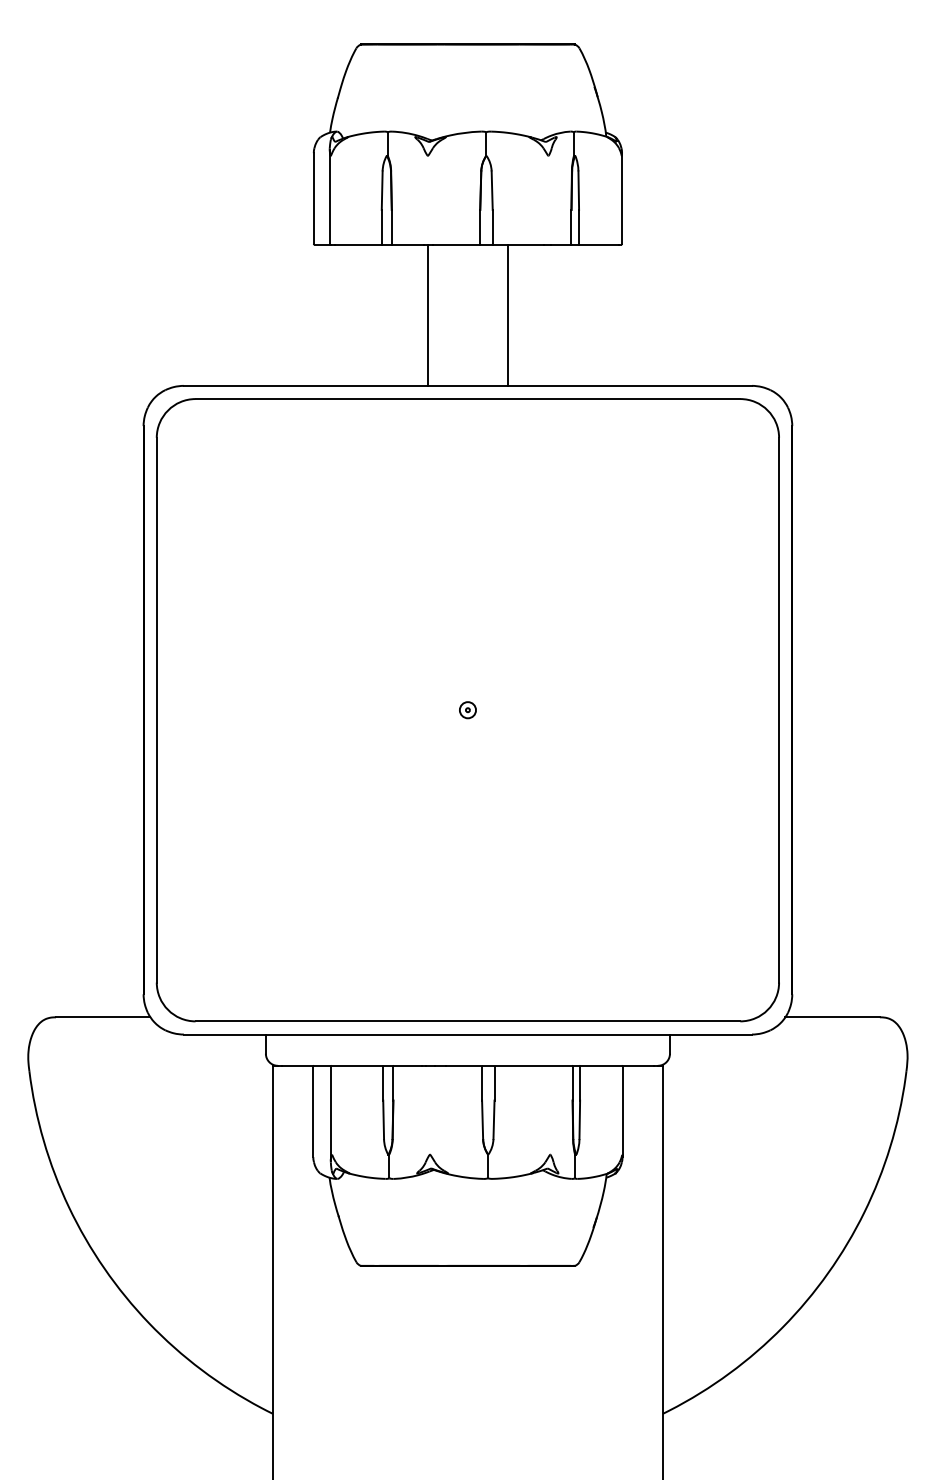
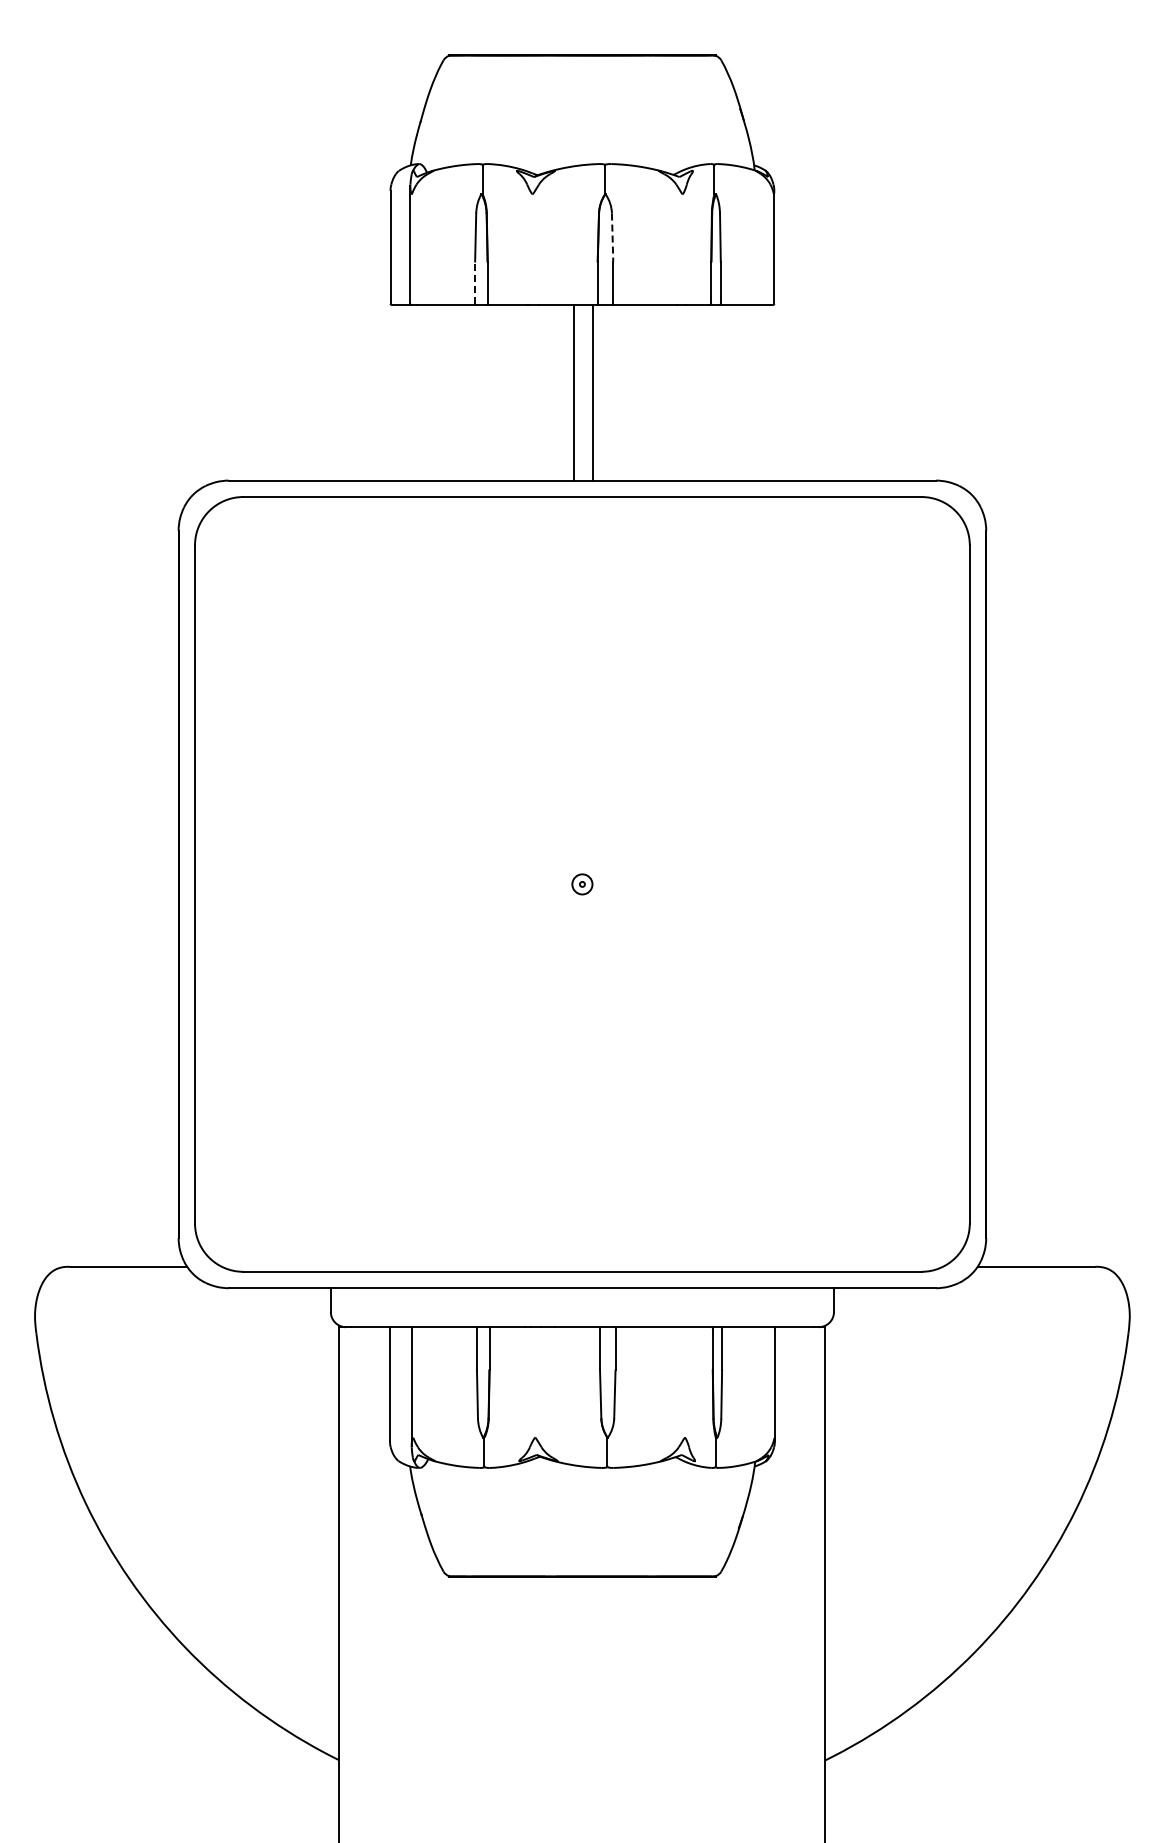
line: (492, 191) -> (612, 238), solid -> dashed
line: (382, 226) -> (475, 282), solid -> dashed
line: (427, 315) -> (574, 392), moved
line: (508, 315) -> (592, 392), moved

